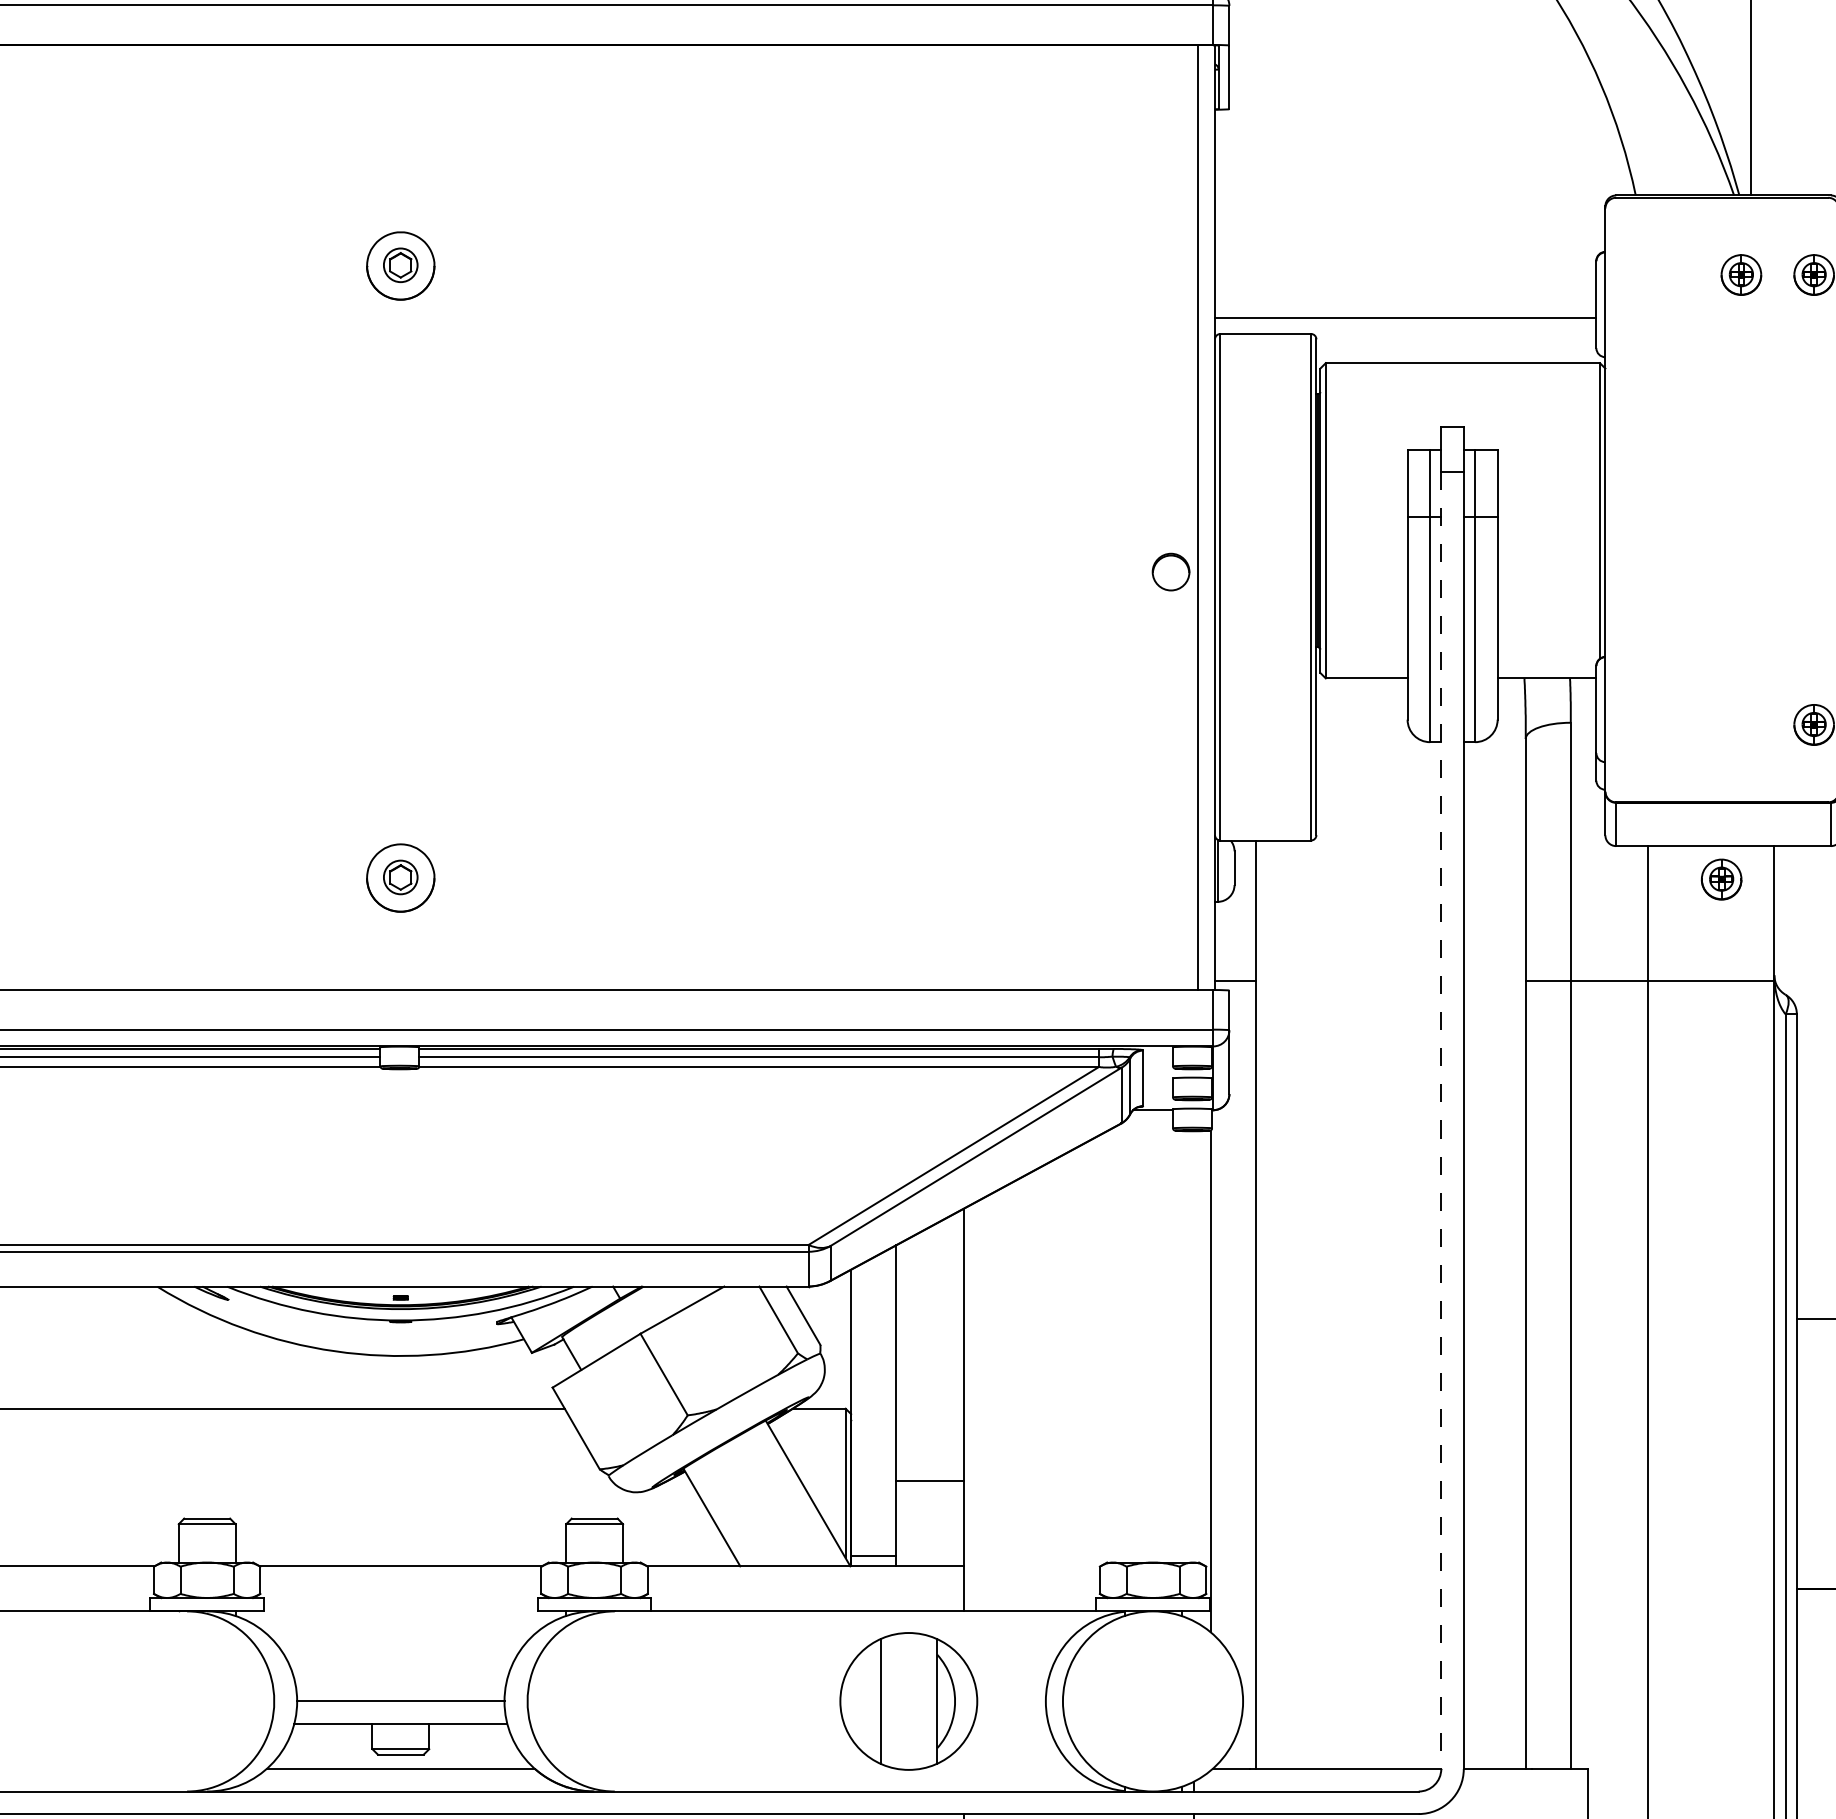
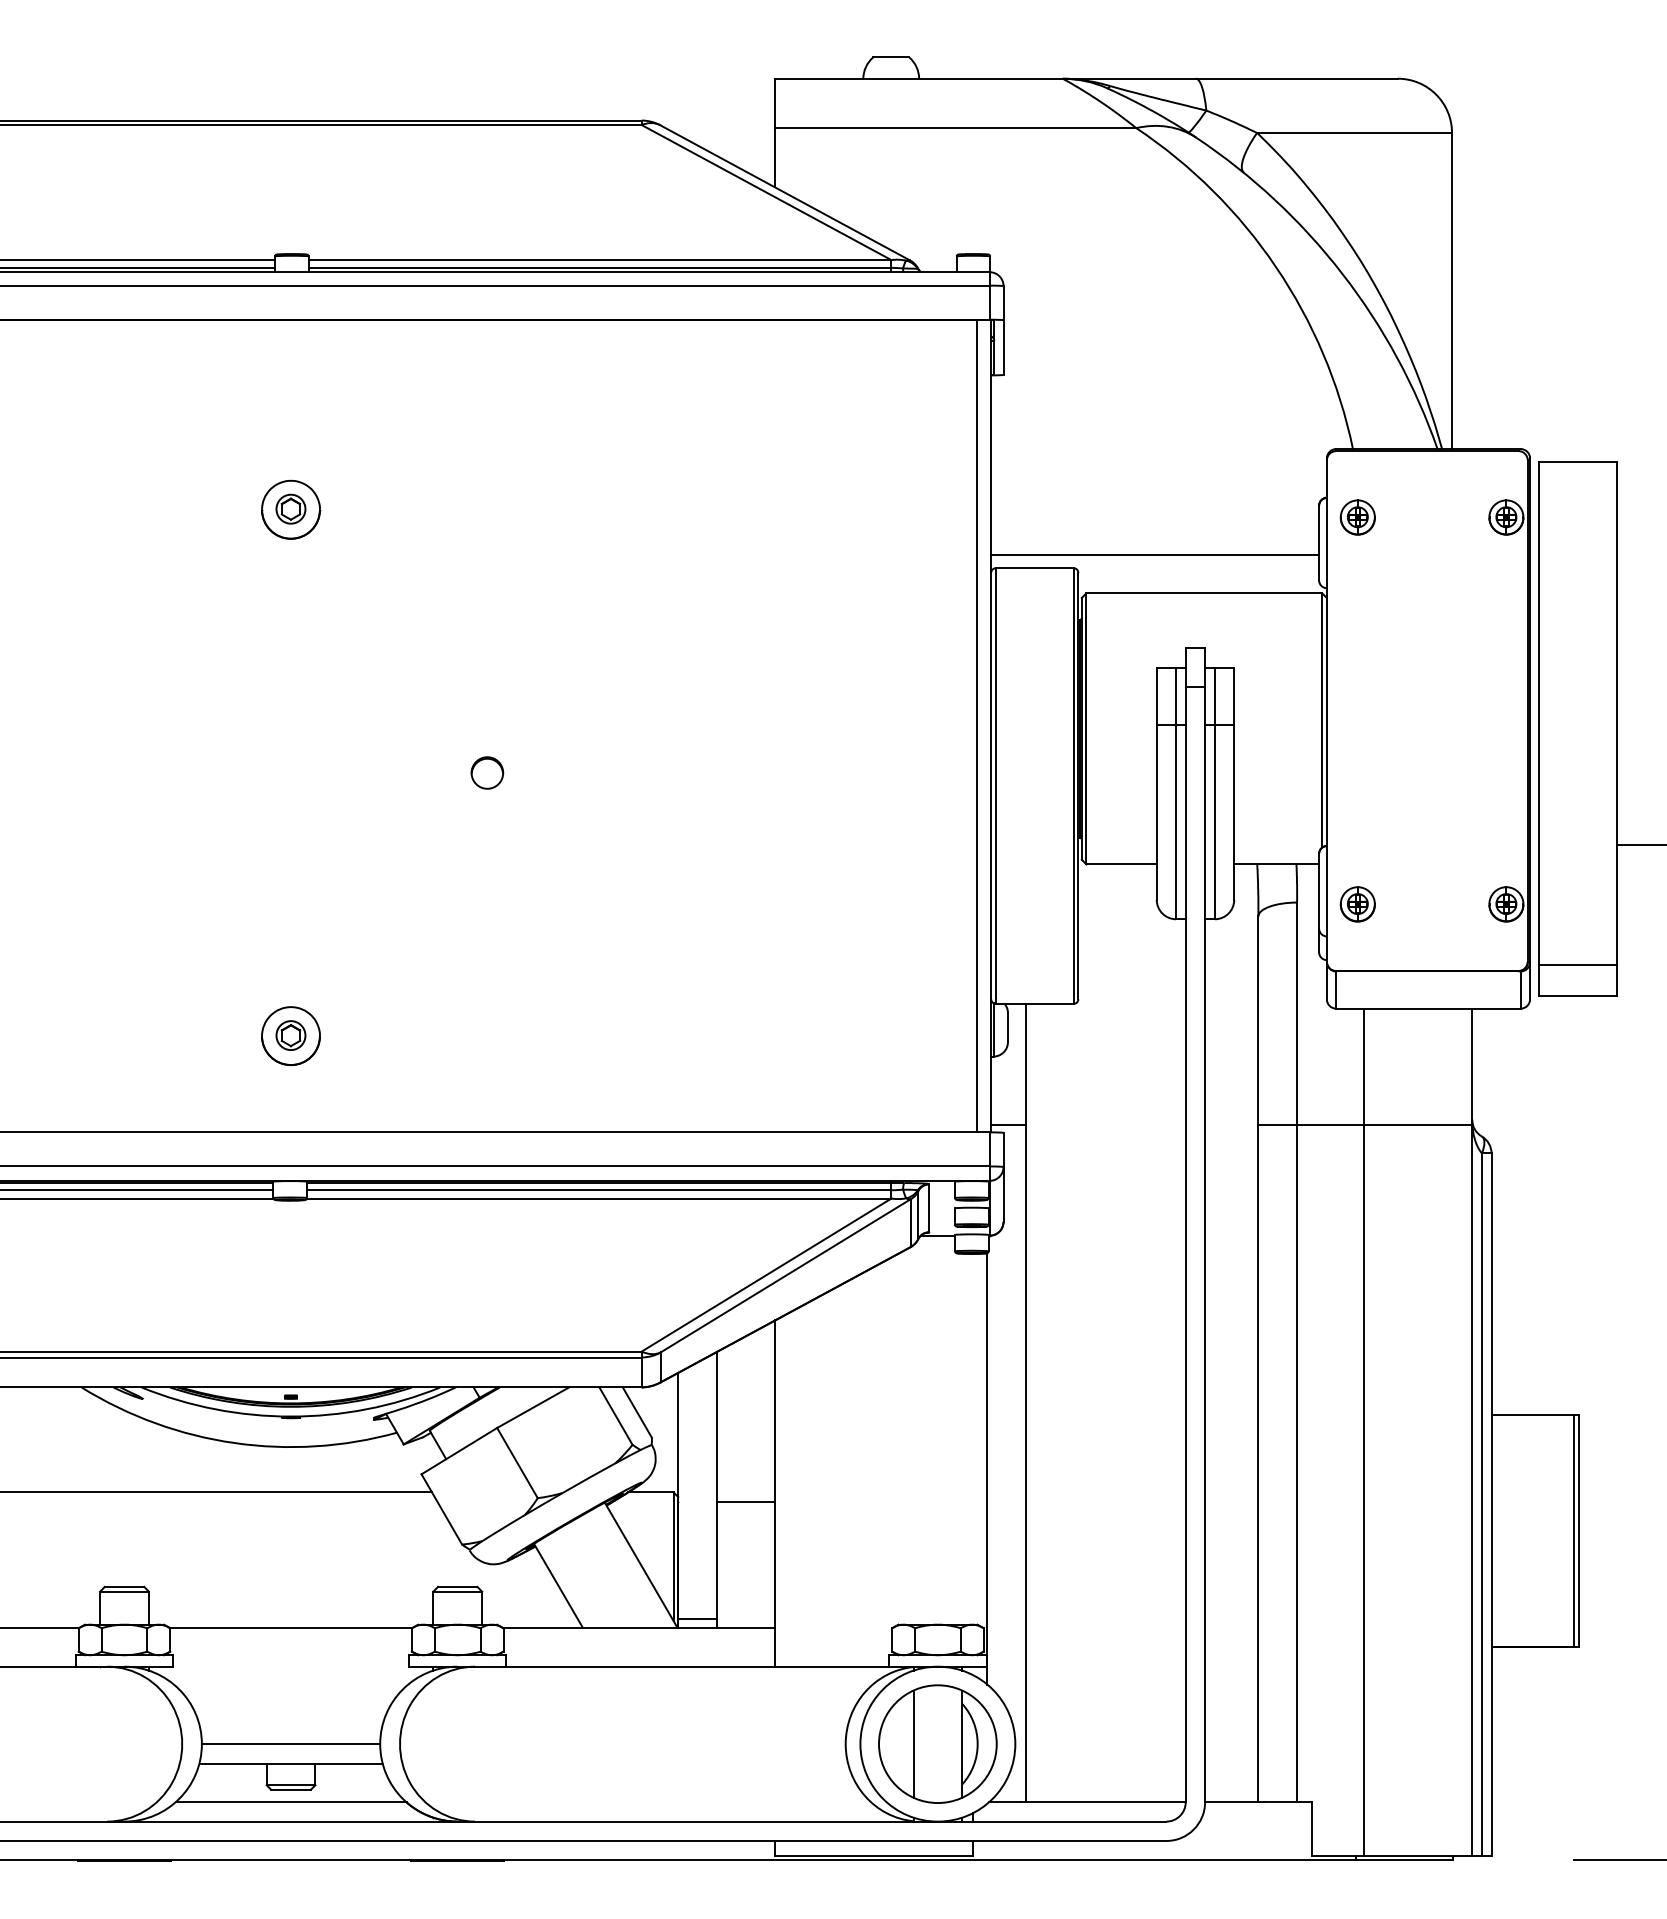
part: (1741, 274) -> (1357, 517), moved
part: (1171, 571) -> (487, 772), moved
part: (1721, 879) -> (1357, 904), moved
line: (1440, 1120) -> (1185, 1244), dashed -> solid
line: (929, 1480) -> (745, 1502), moved
part: (908, 1700) -> (937, 1743), moved

